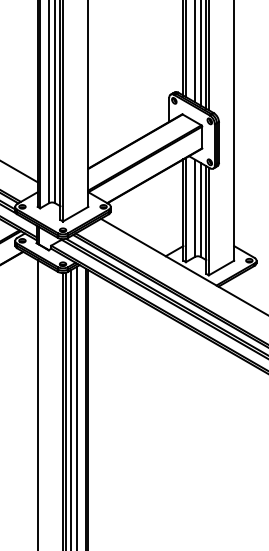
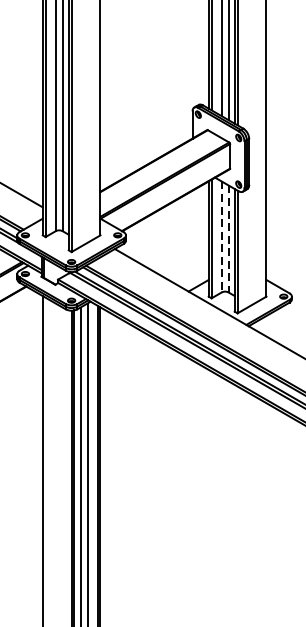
line: (194, 208) -> (221, 237), solid -> dashed
line: (200, 210) -> (228, 239), solid -> dashed

